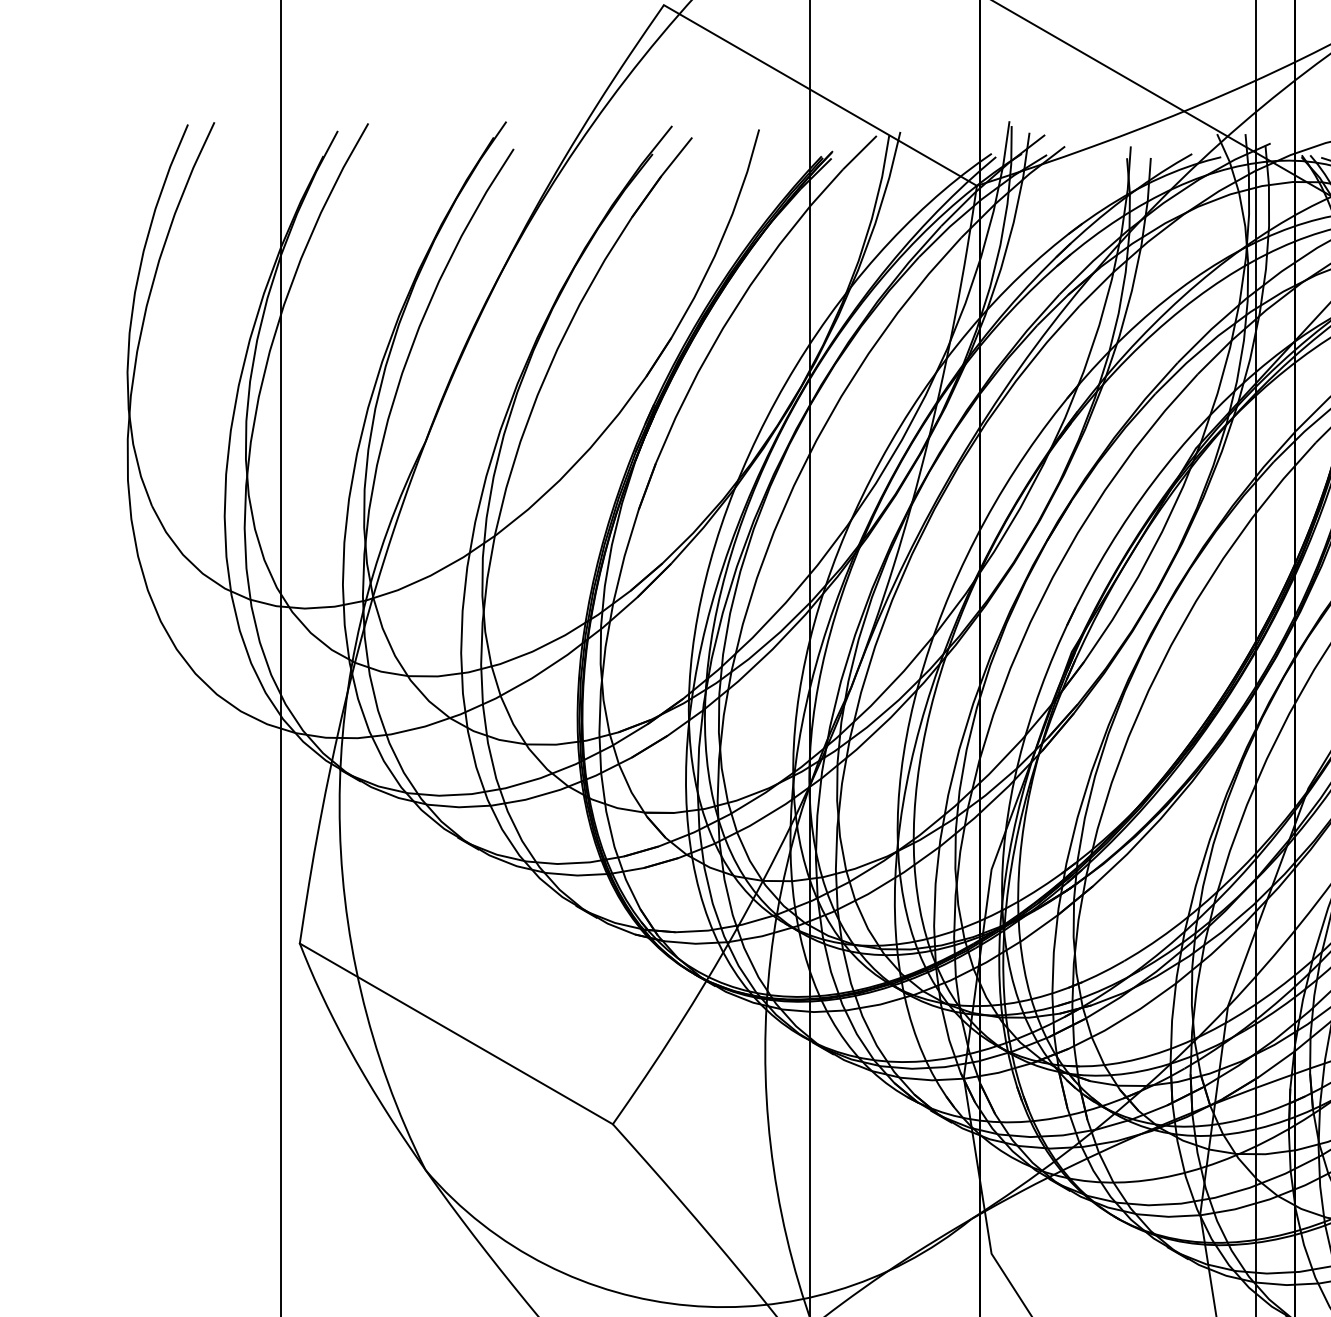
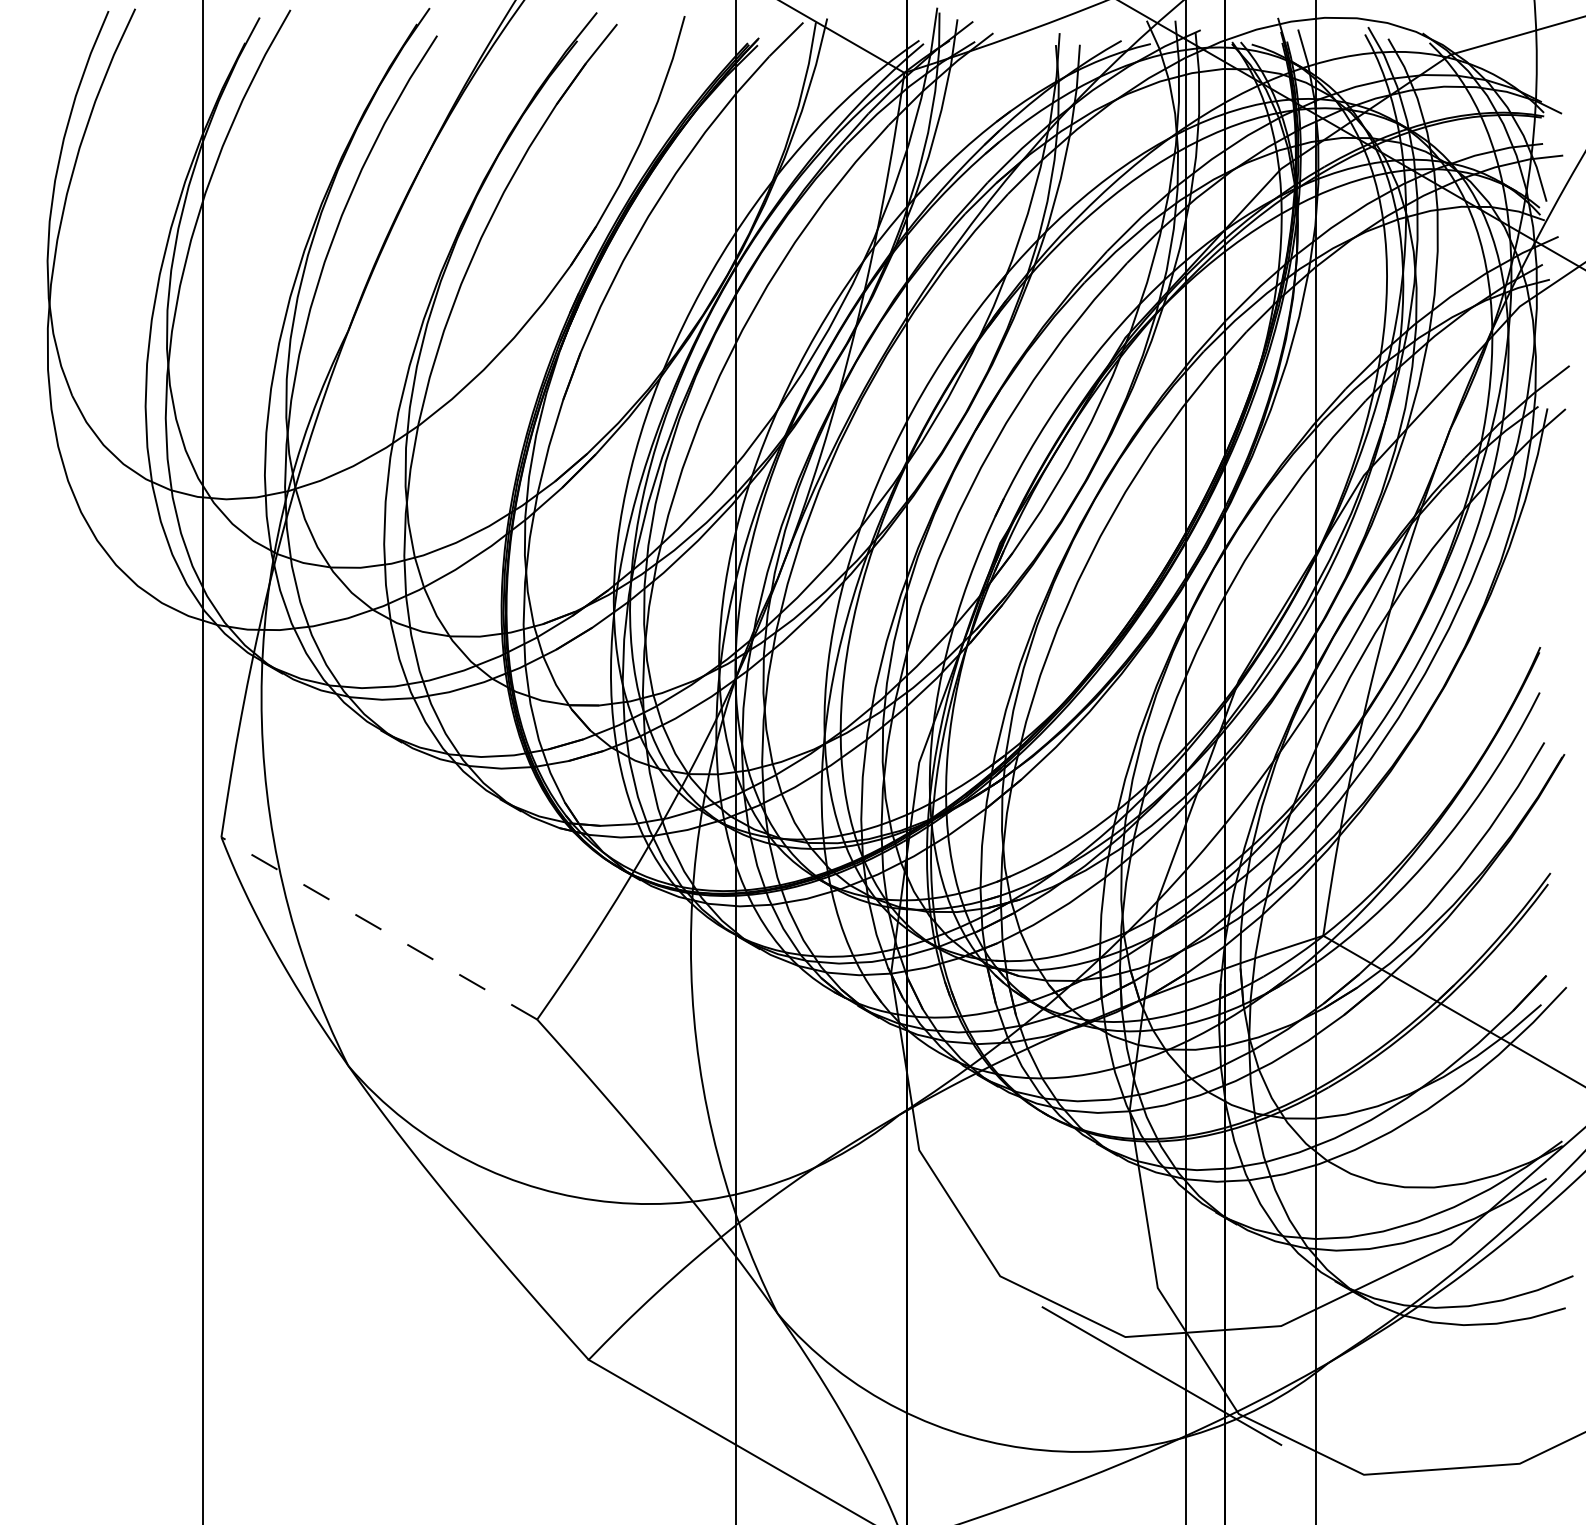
line: (455, 1033) -> (378, 928), solid -> dashed

